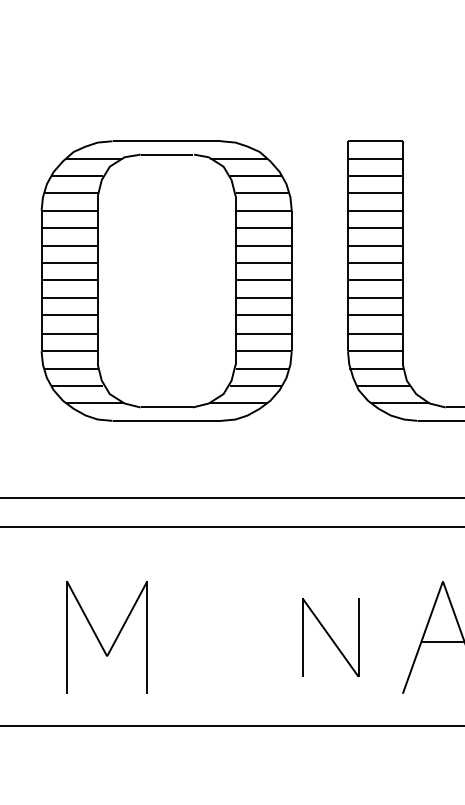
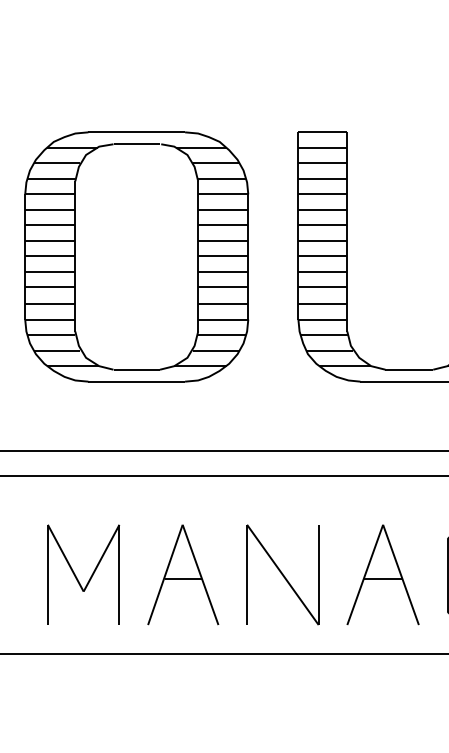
part: (219, 637) -> (183, 574), added
part: (330, 637) -> (282, 574), size x1.43

